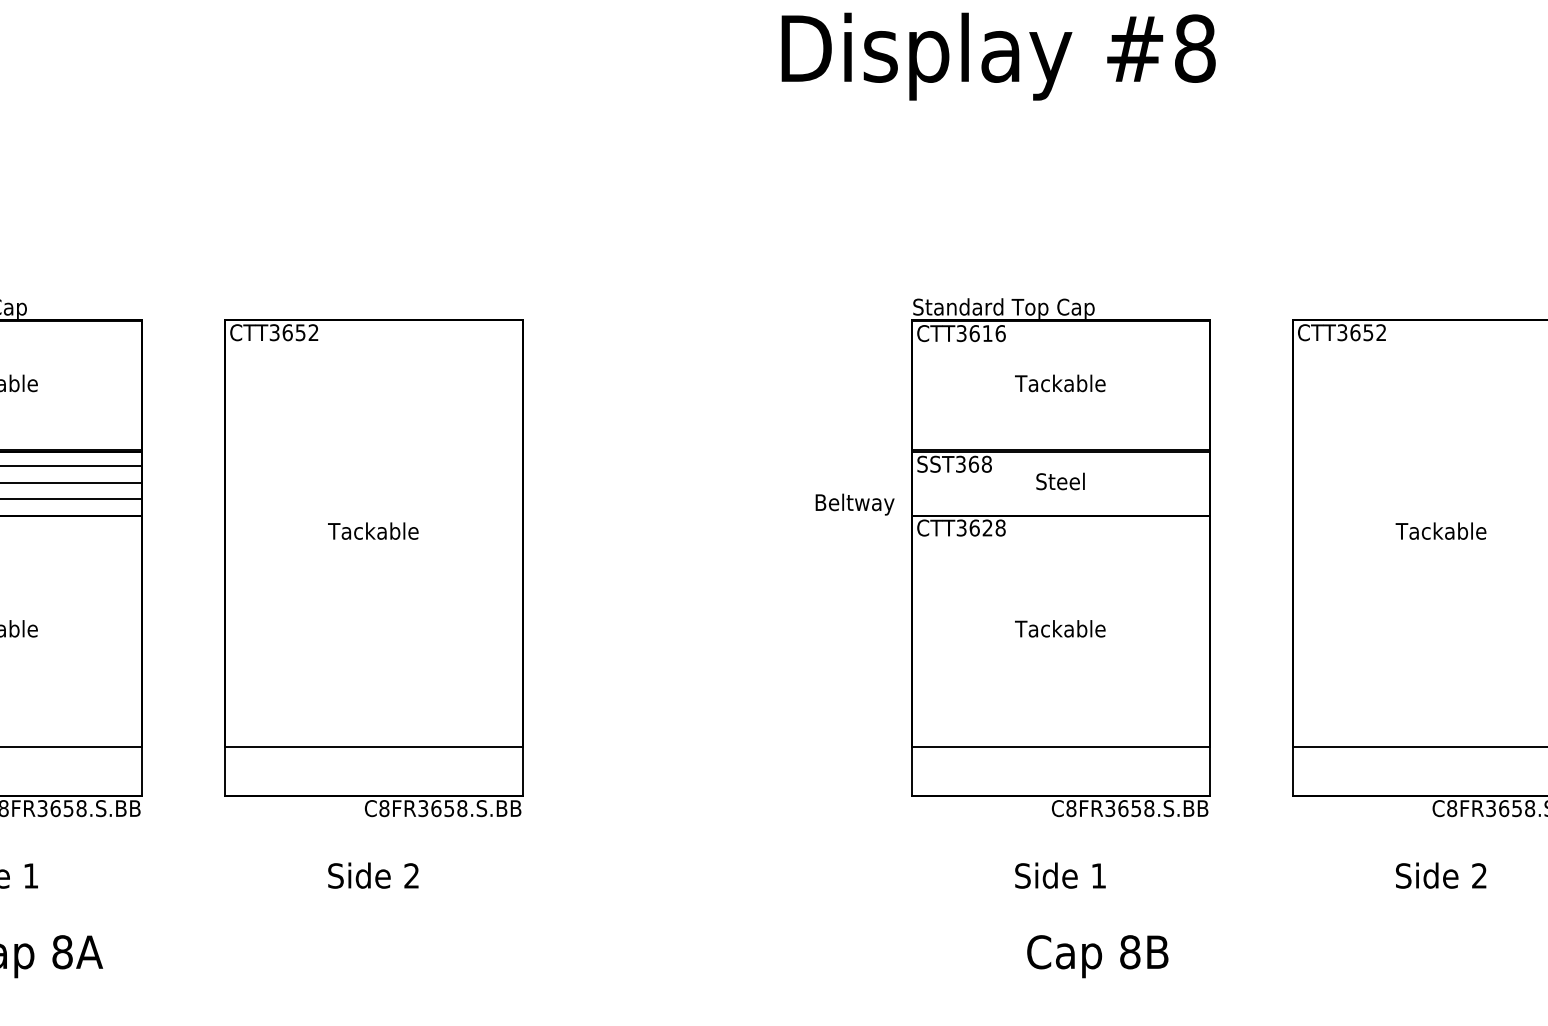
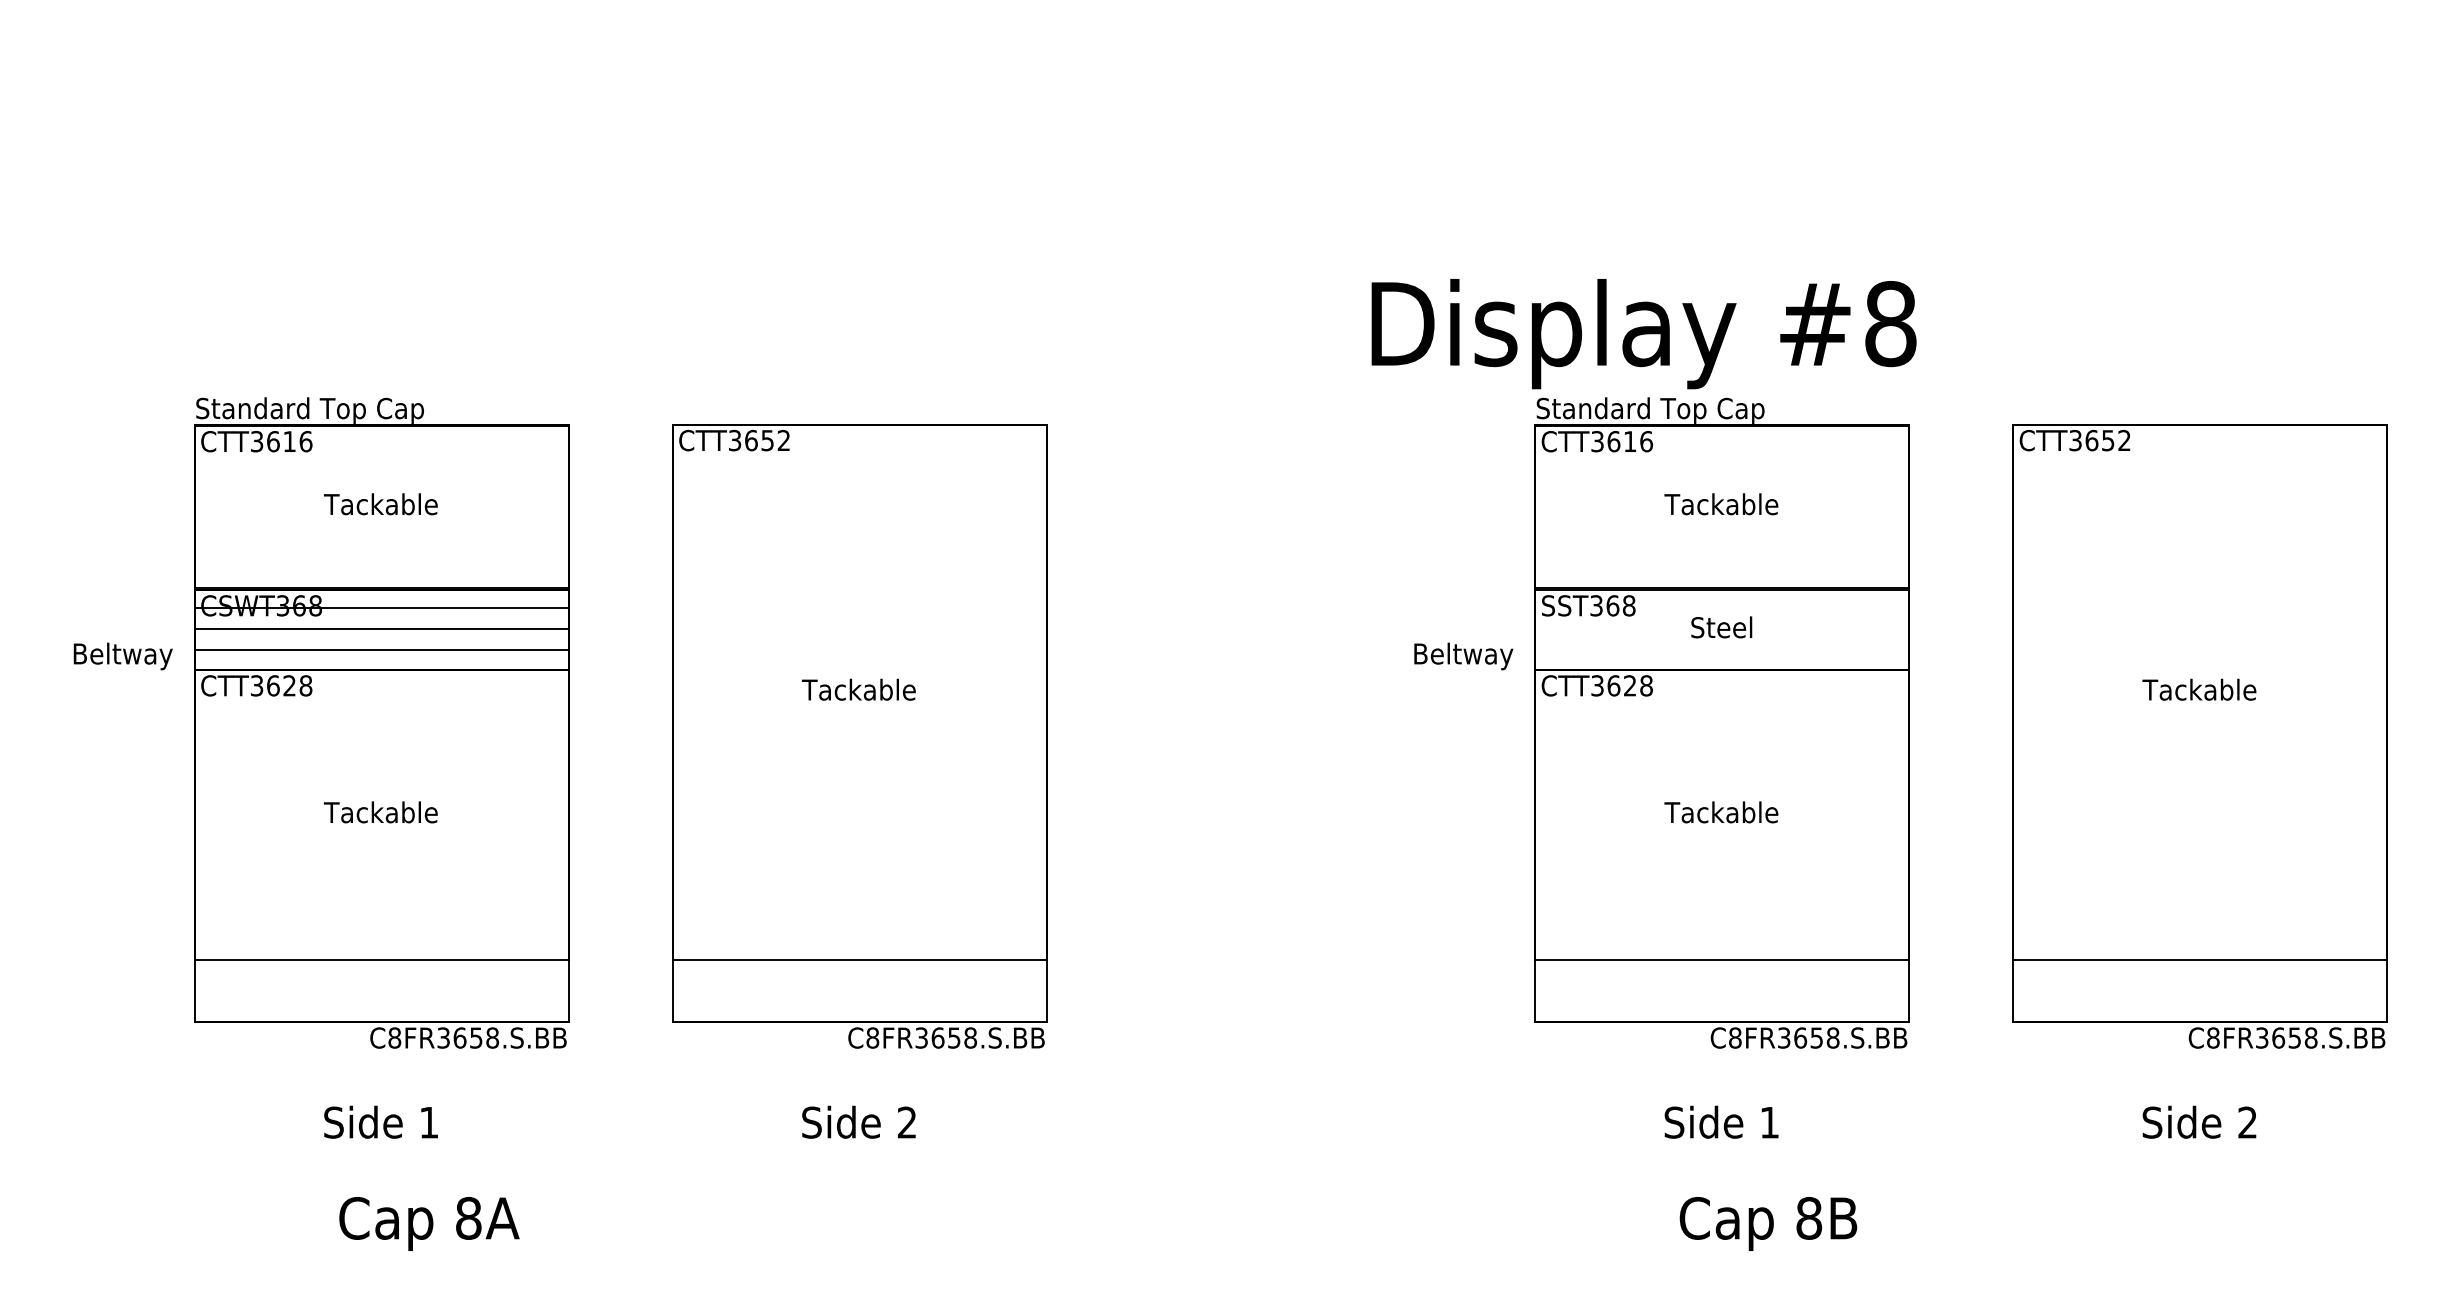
text: (998, 57) -> (1643, 334), moved

